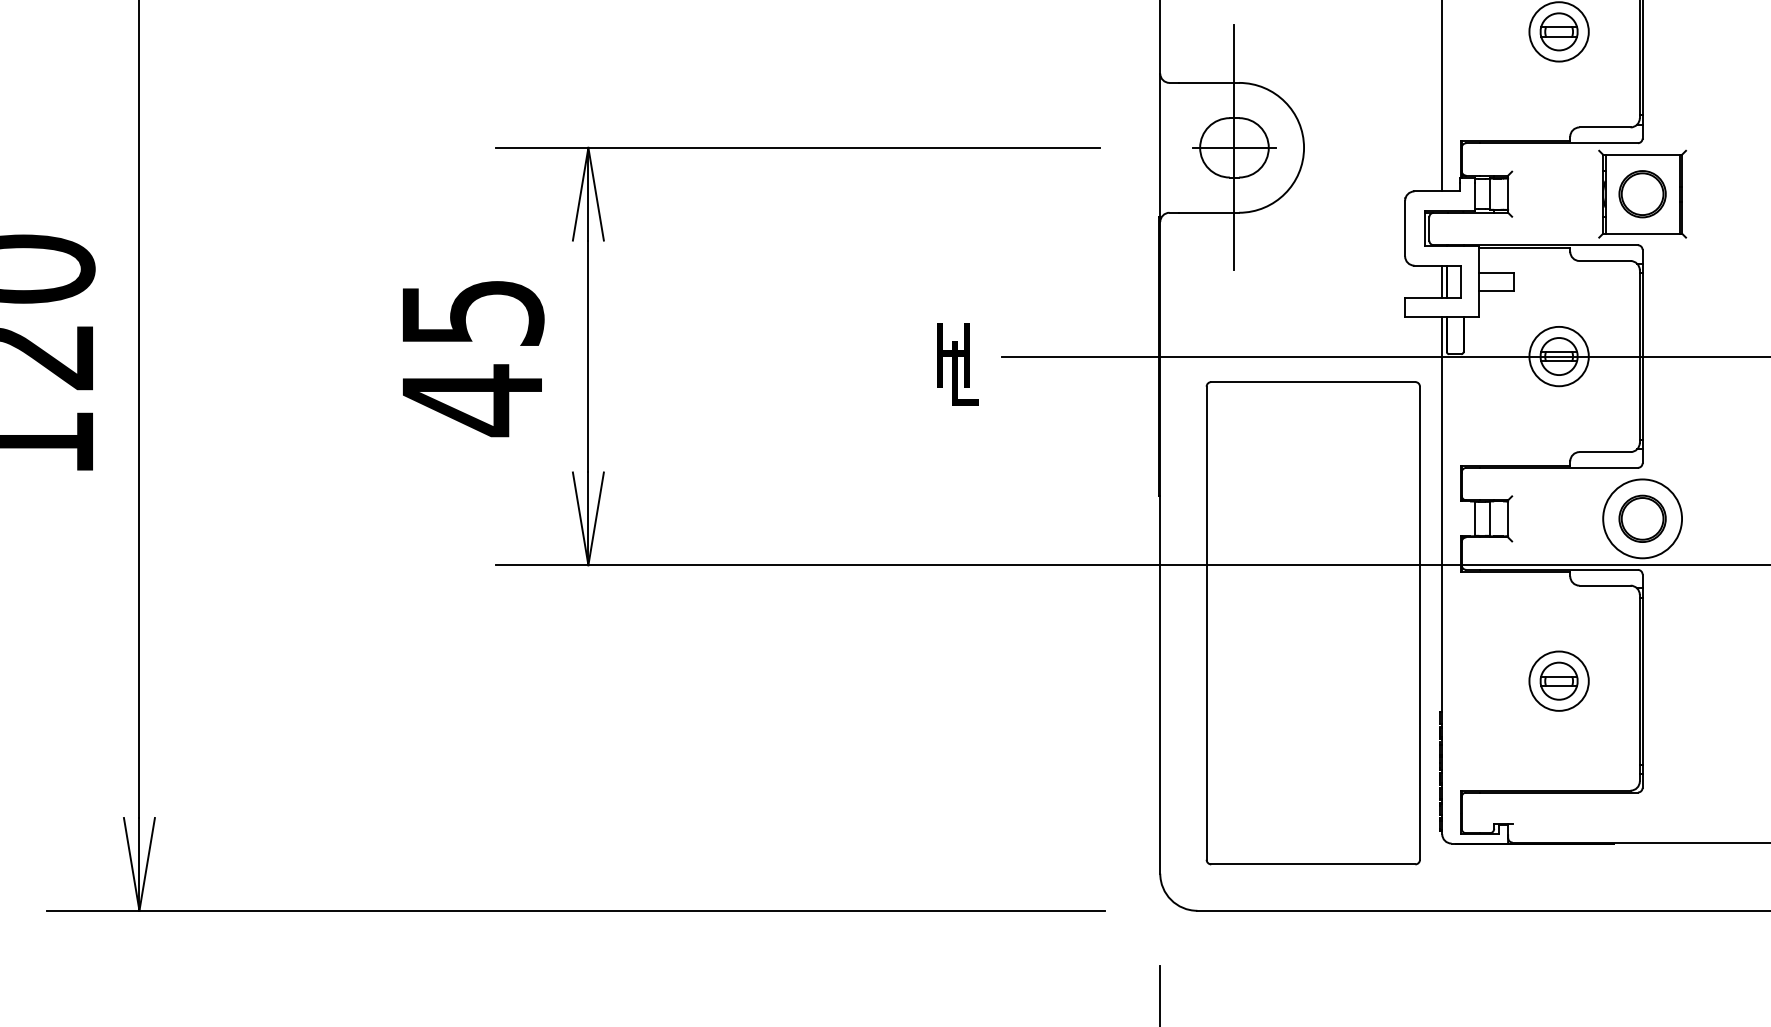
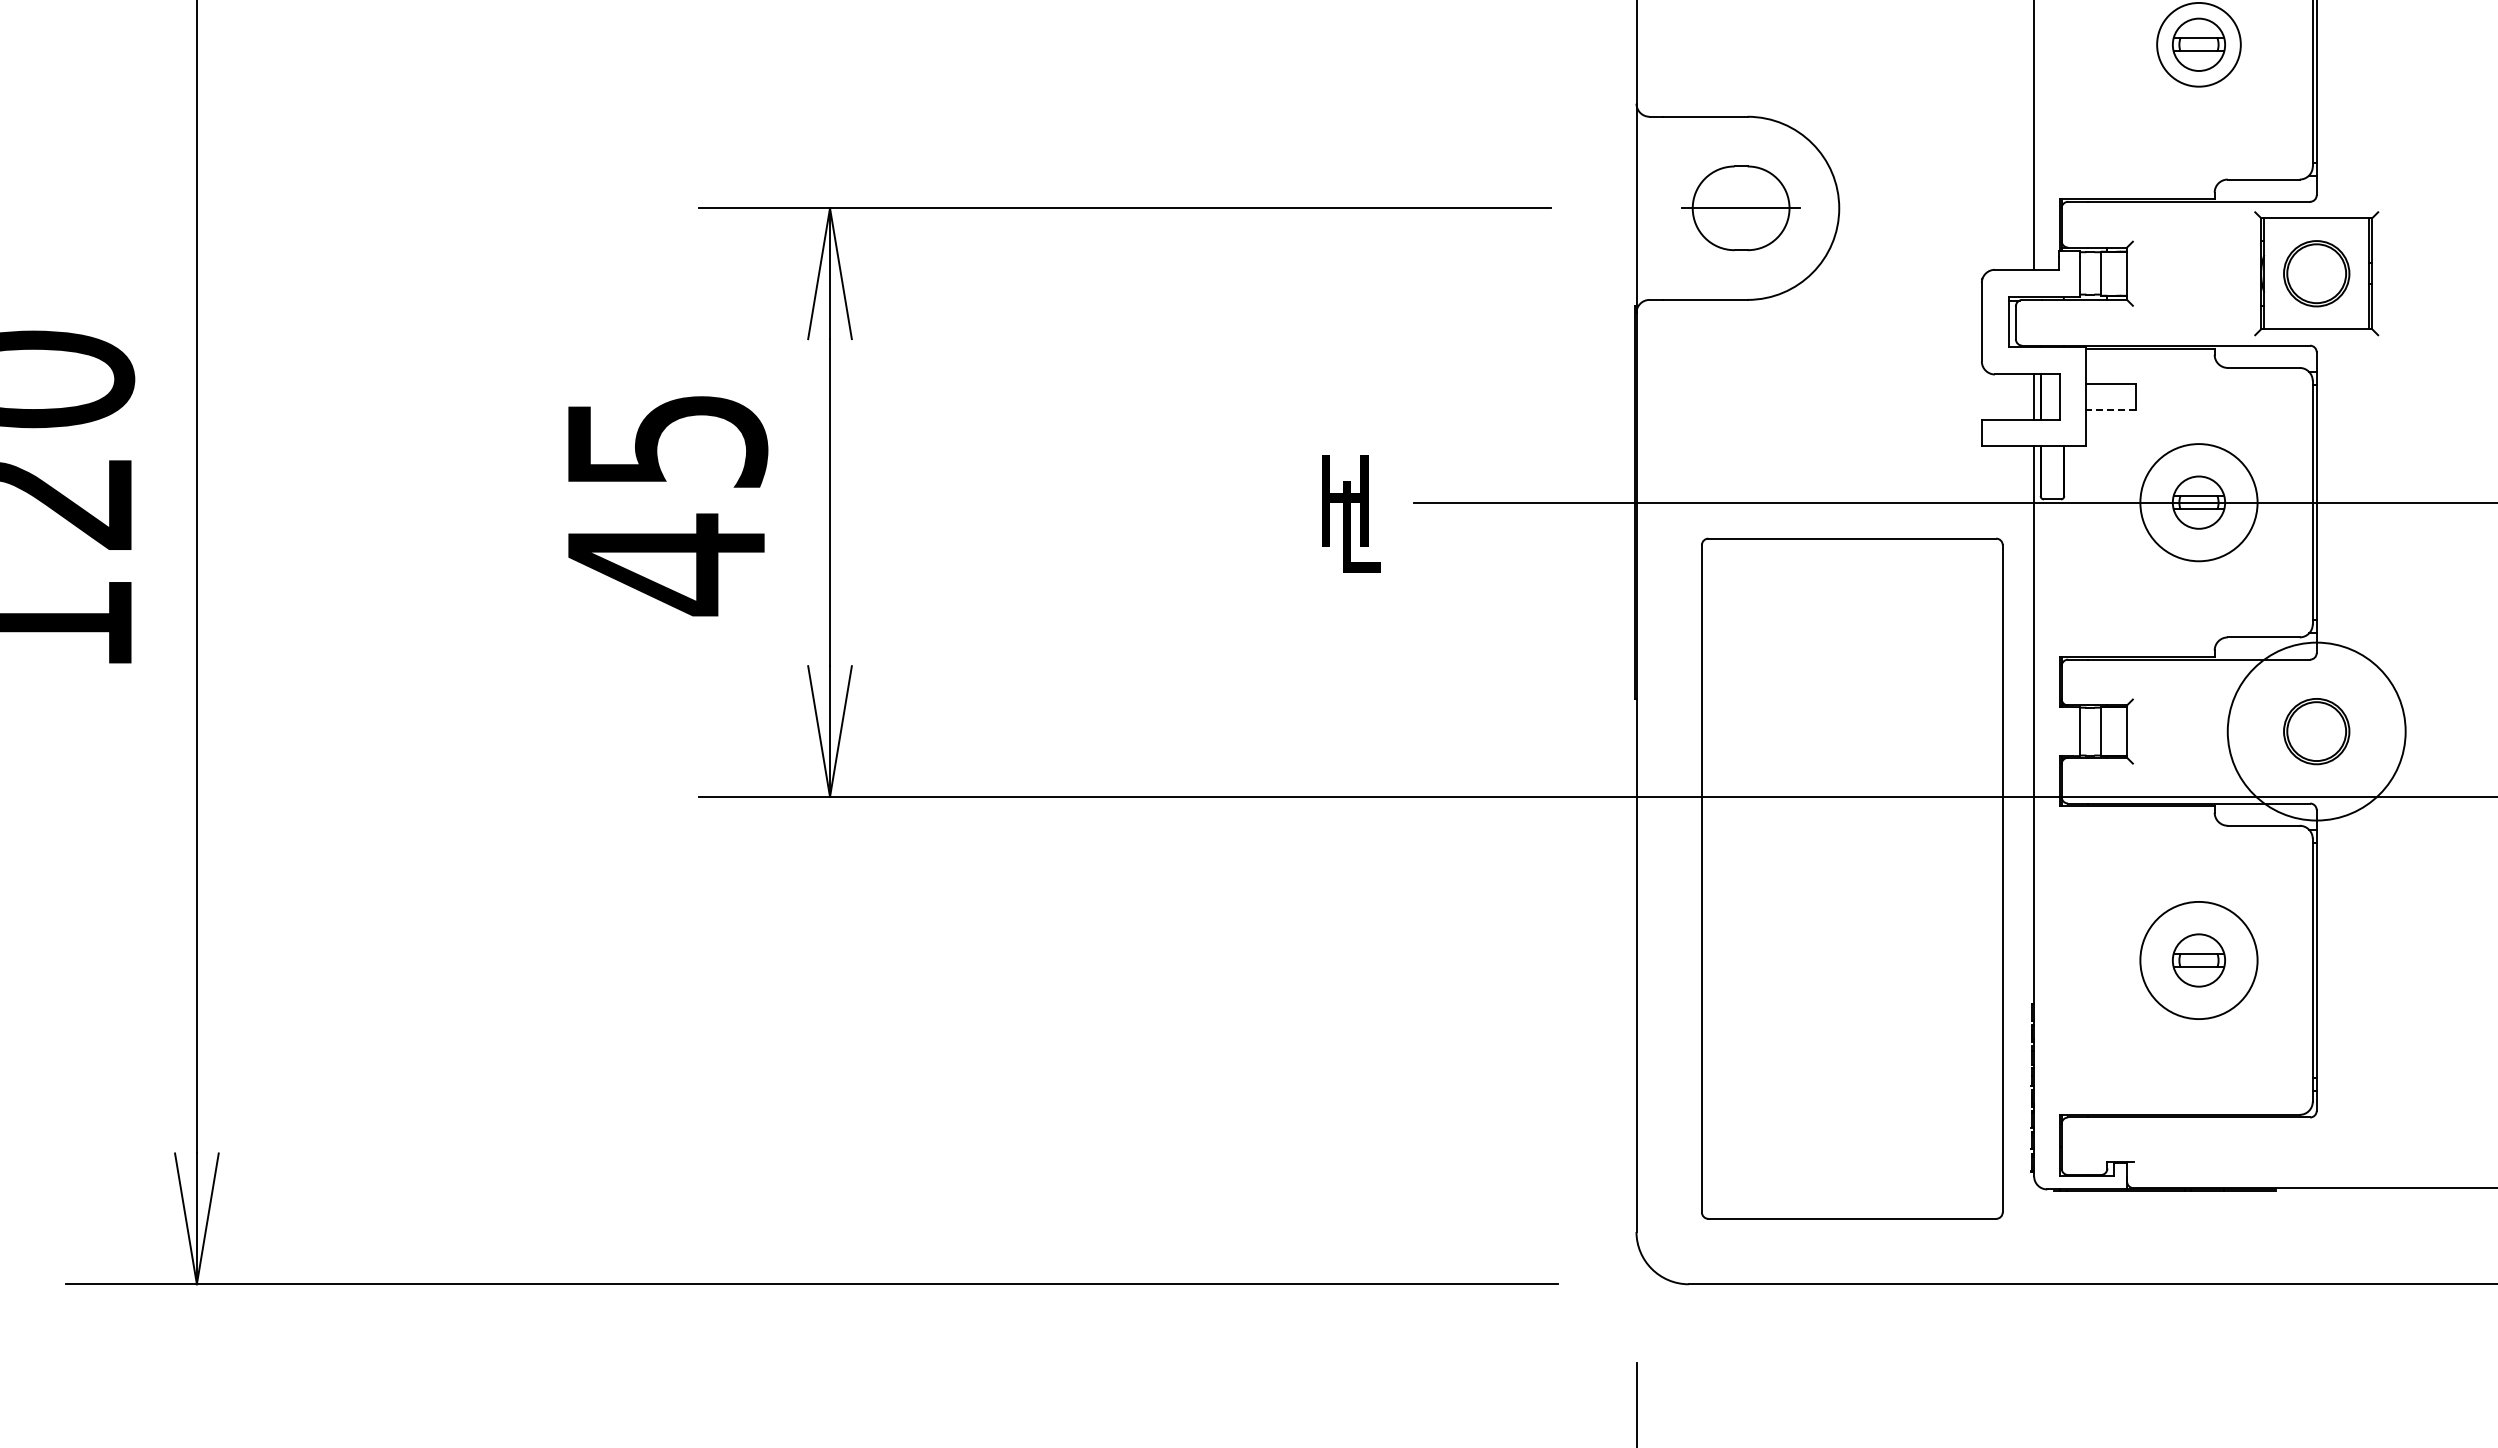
line: (1234, 147) -> (1741, 208), removed
line: (1497, 291) -> (2111, 410), solid -> dashed
circle: (1558, 356) -> (2198, 502), size x1.4
circle: (1642, 518) -> (2316, 731), size x1.6
circle: (1558, 681) -> (2198, 960), size x1.4

